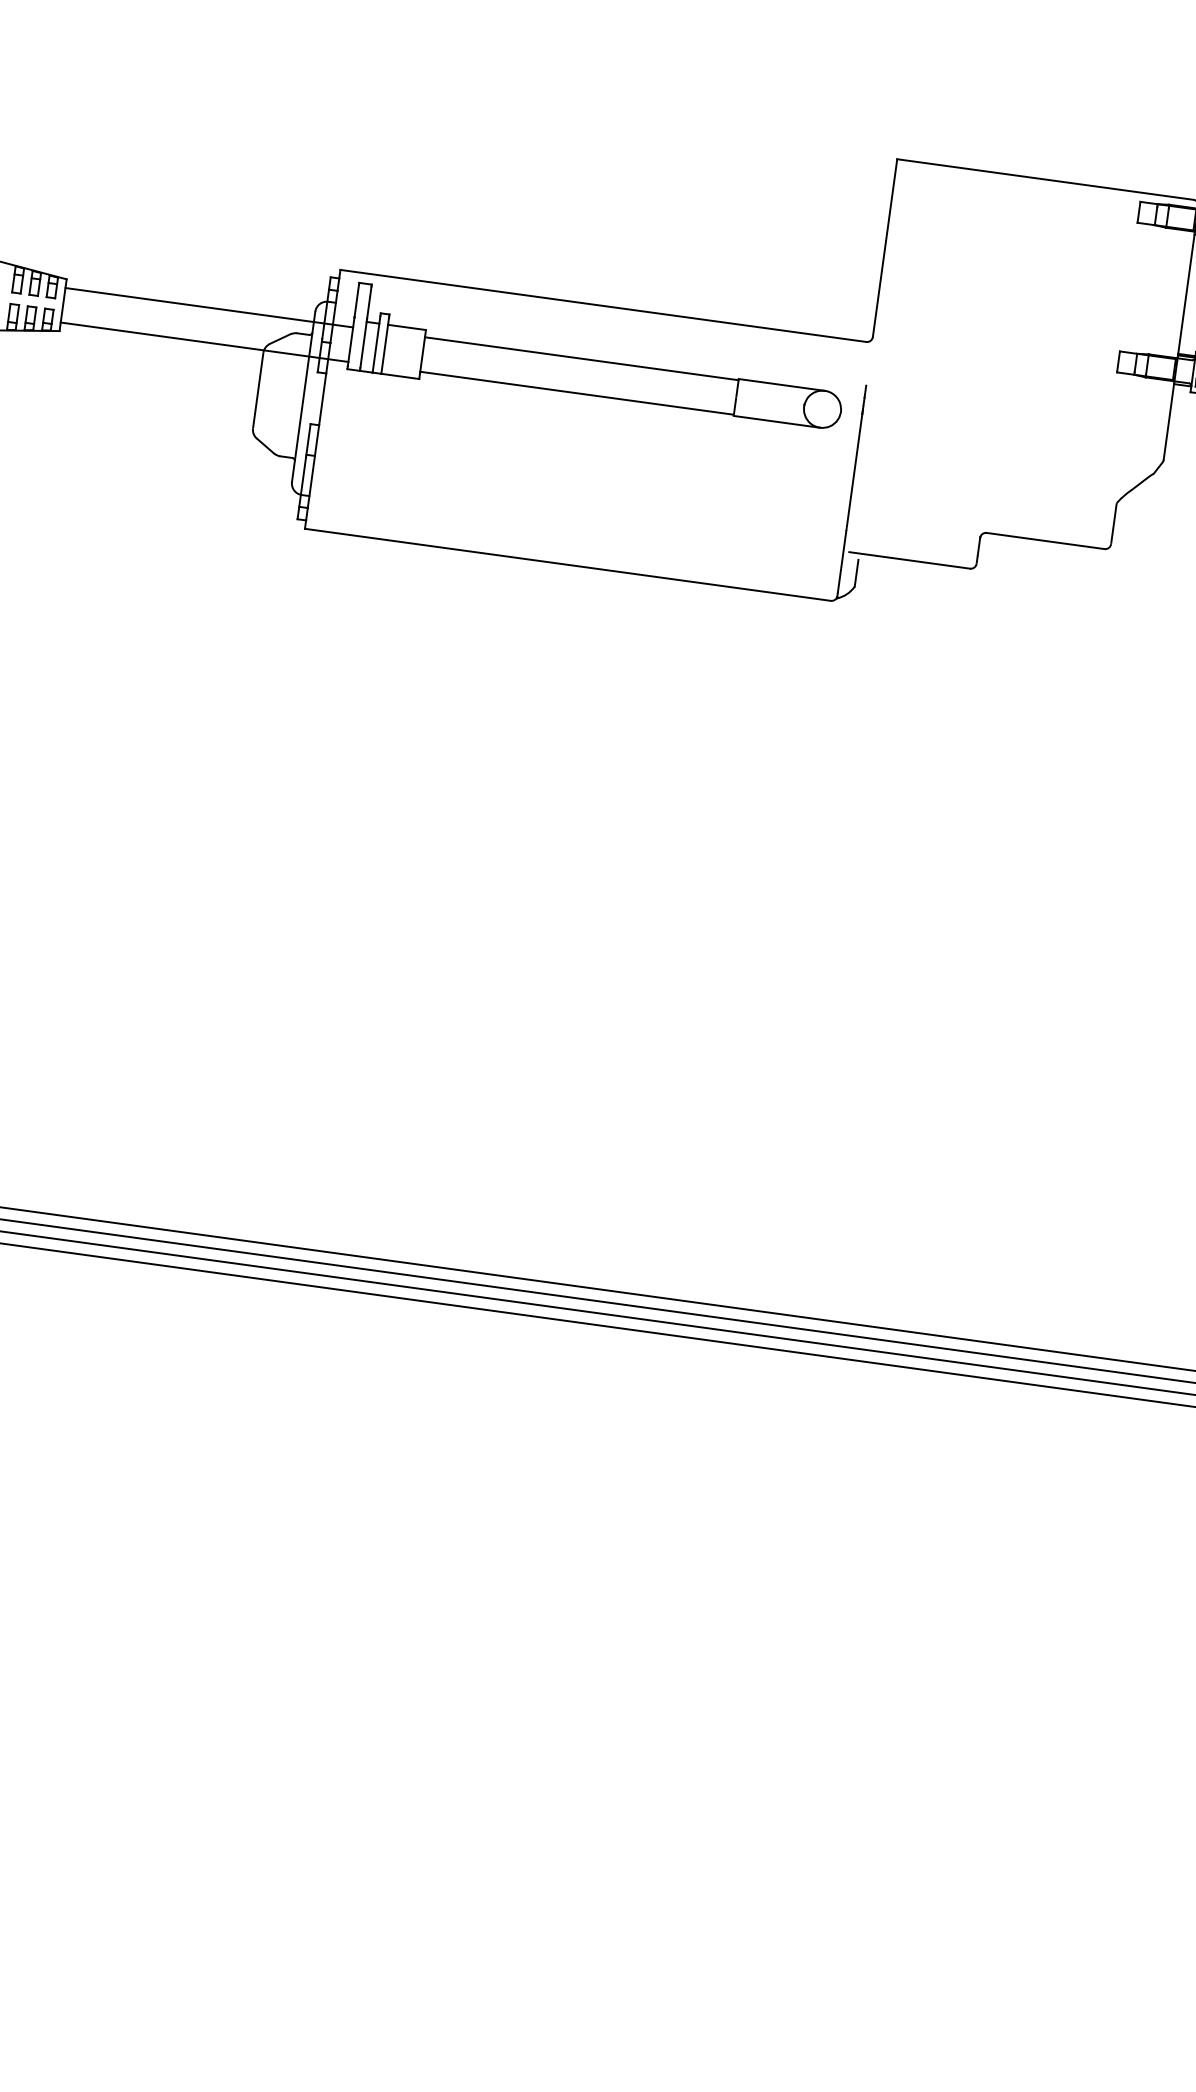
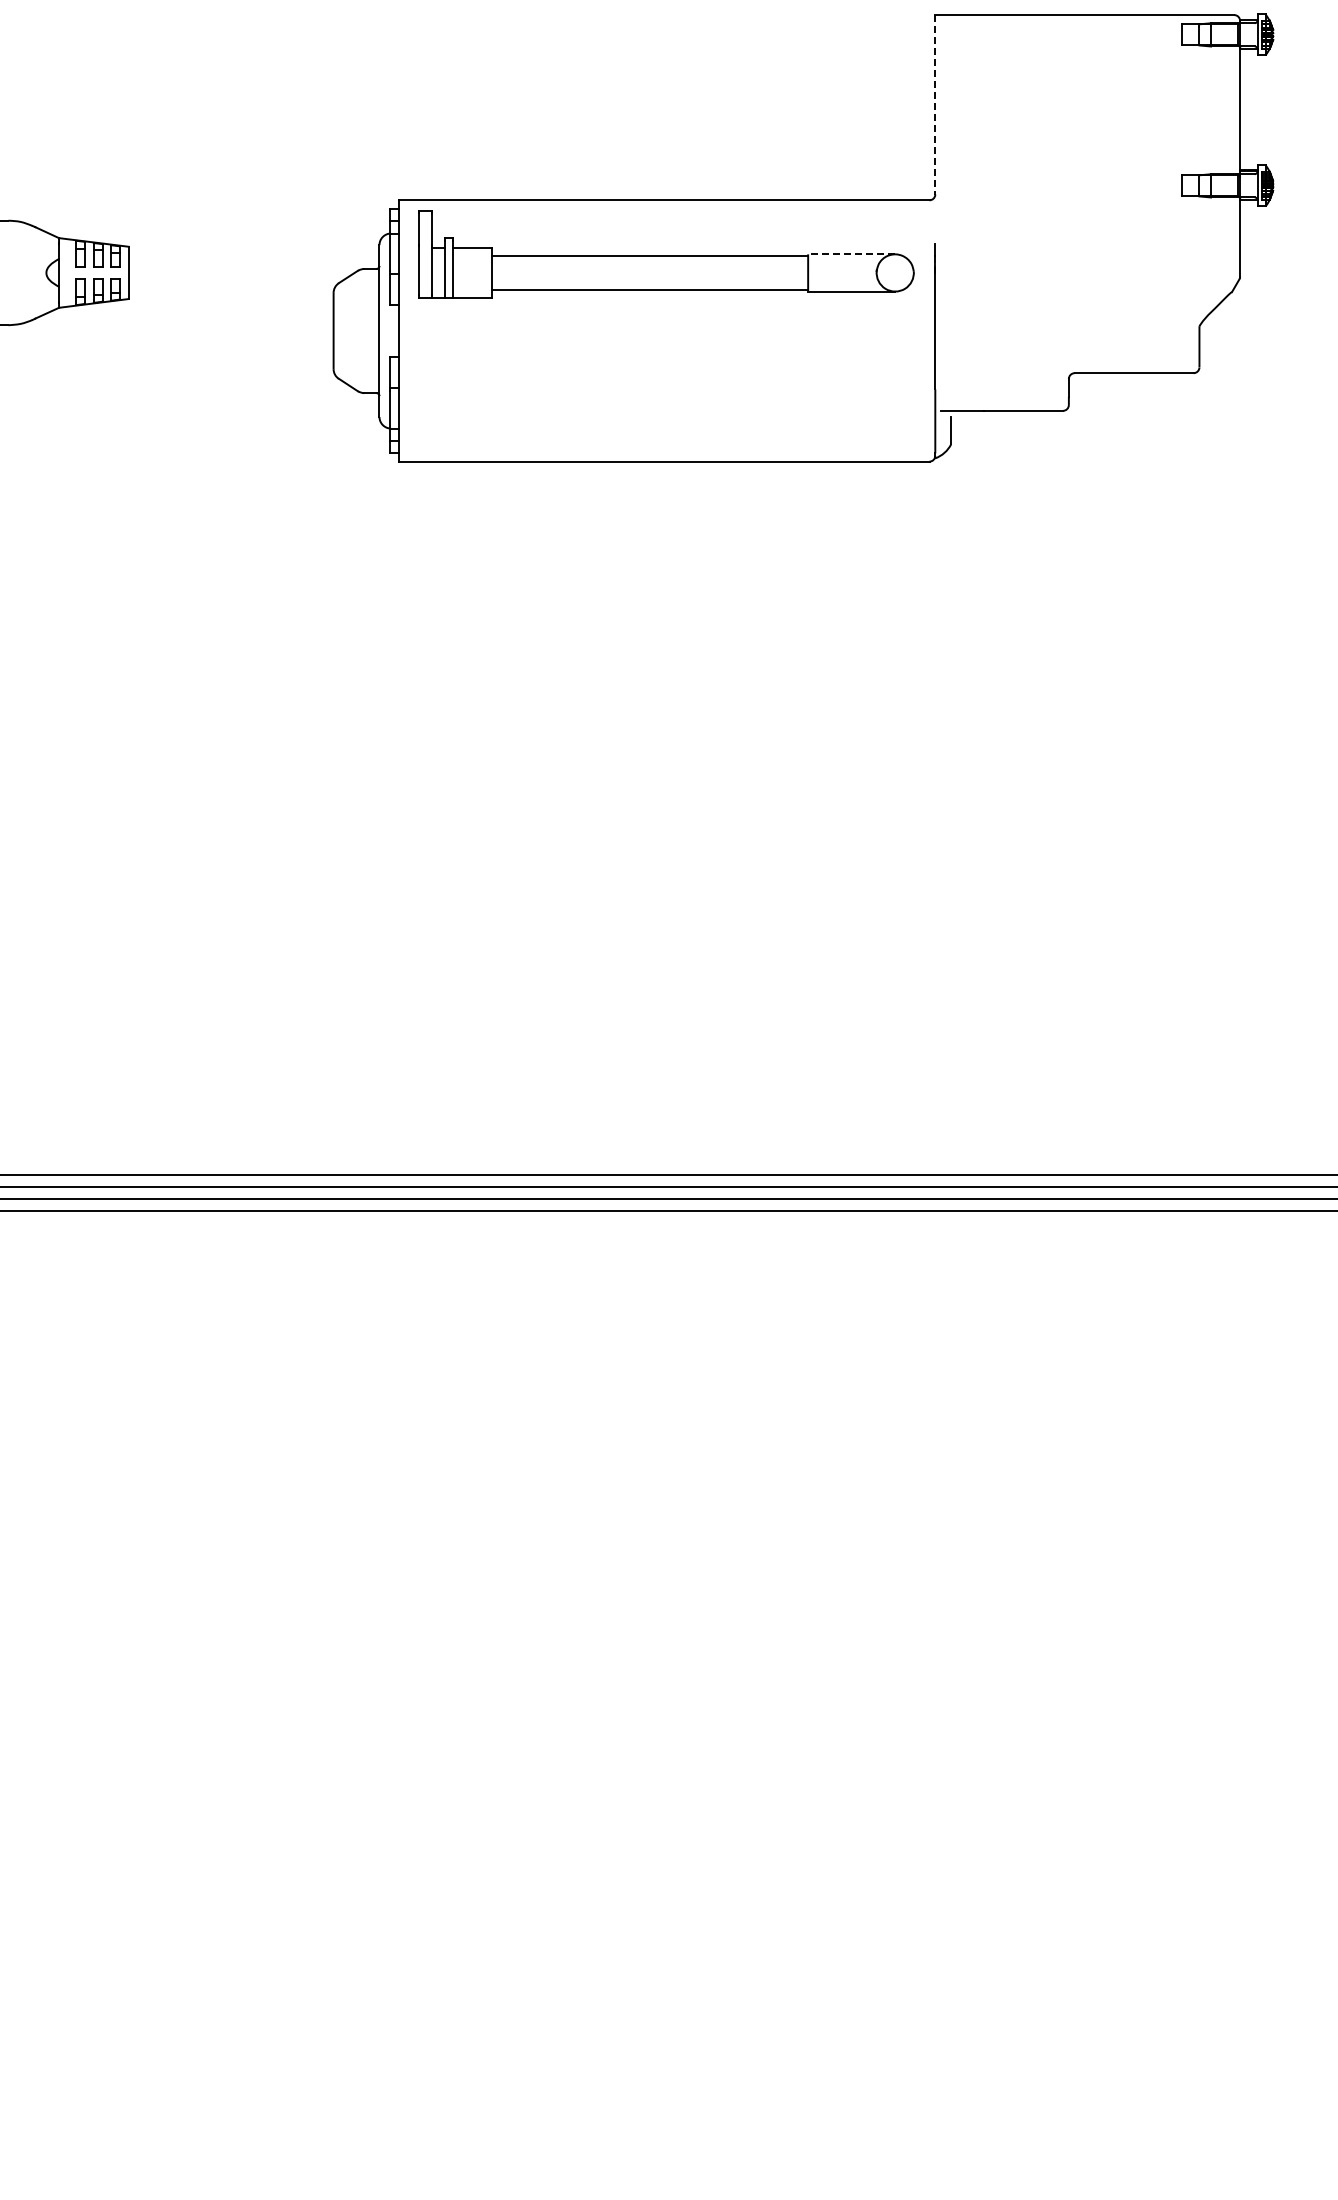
line: (885, 247) -> (935, 104), solid -> dashed
line: (208, 307) -> (273, 255), removed
line: (204, 342) -> (273, 290), removed
line: (781, 385) -> (851, 254), solid -> dashed

